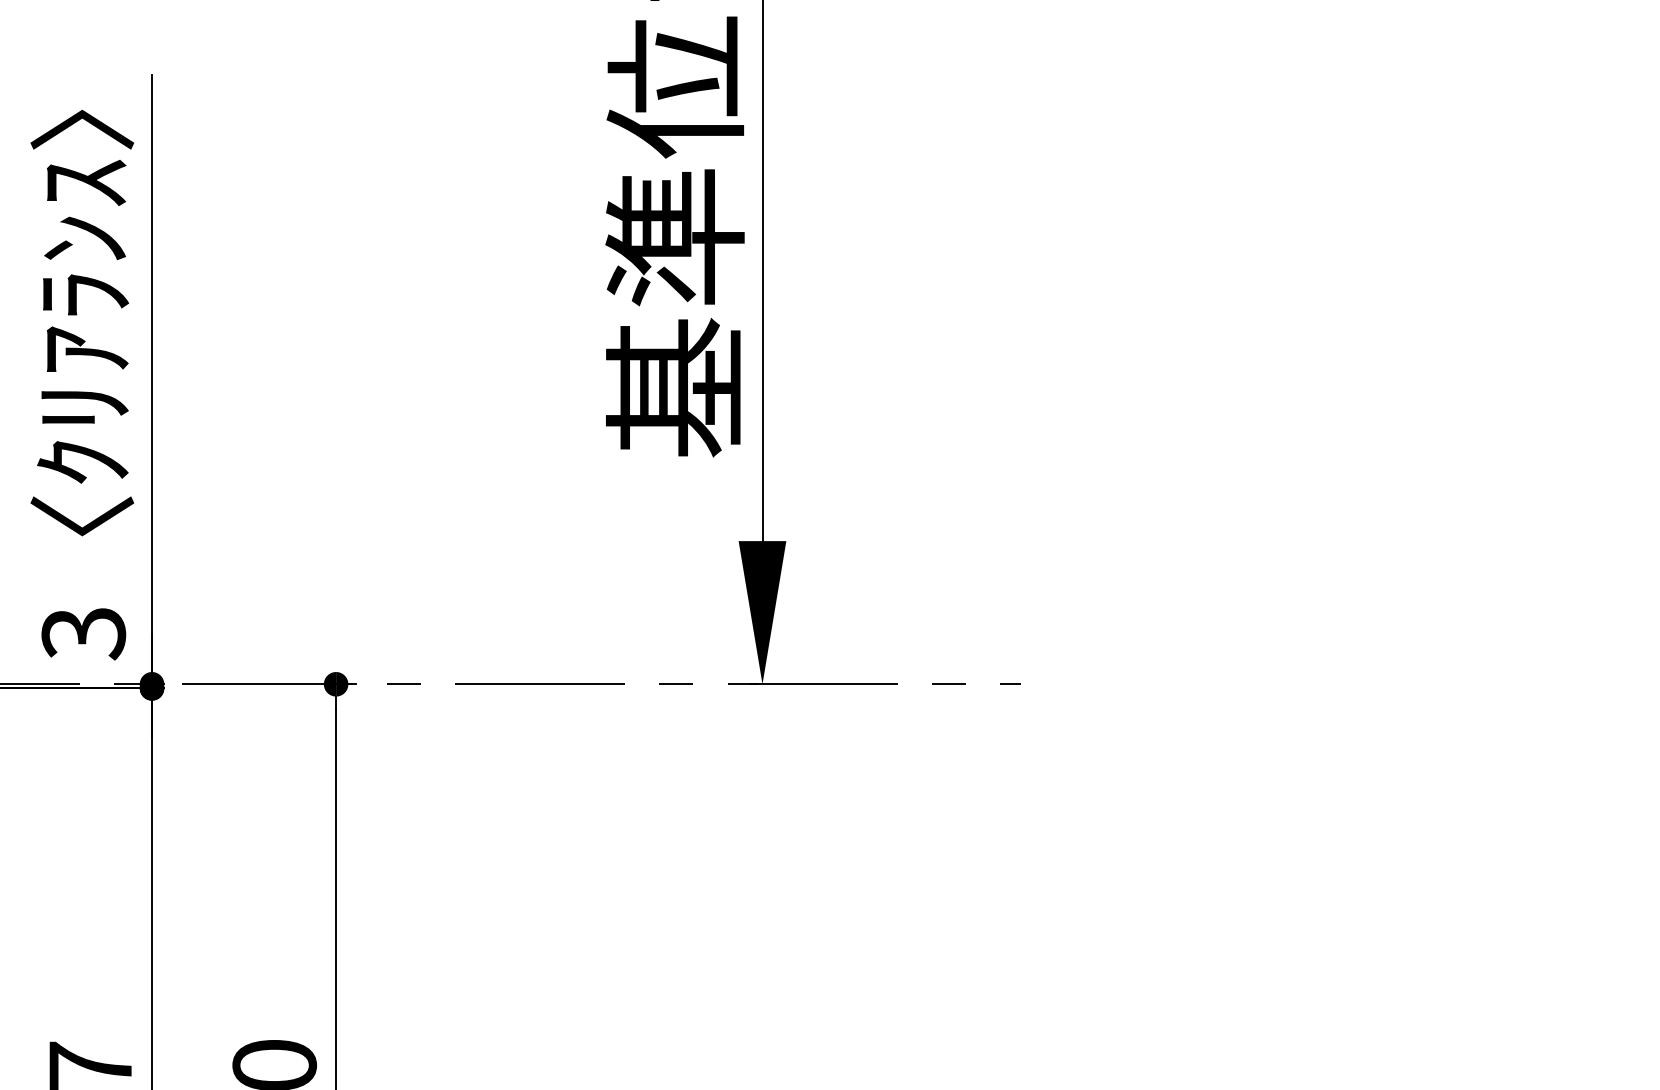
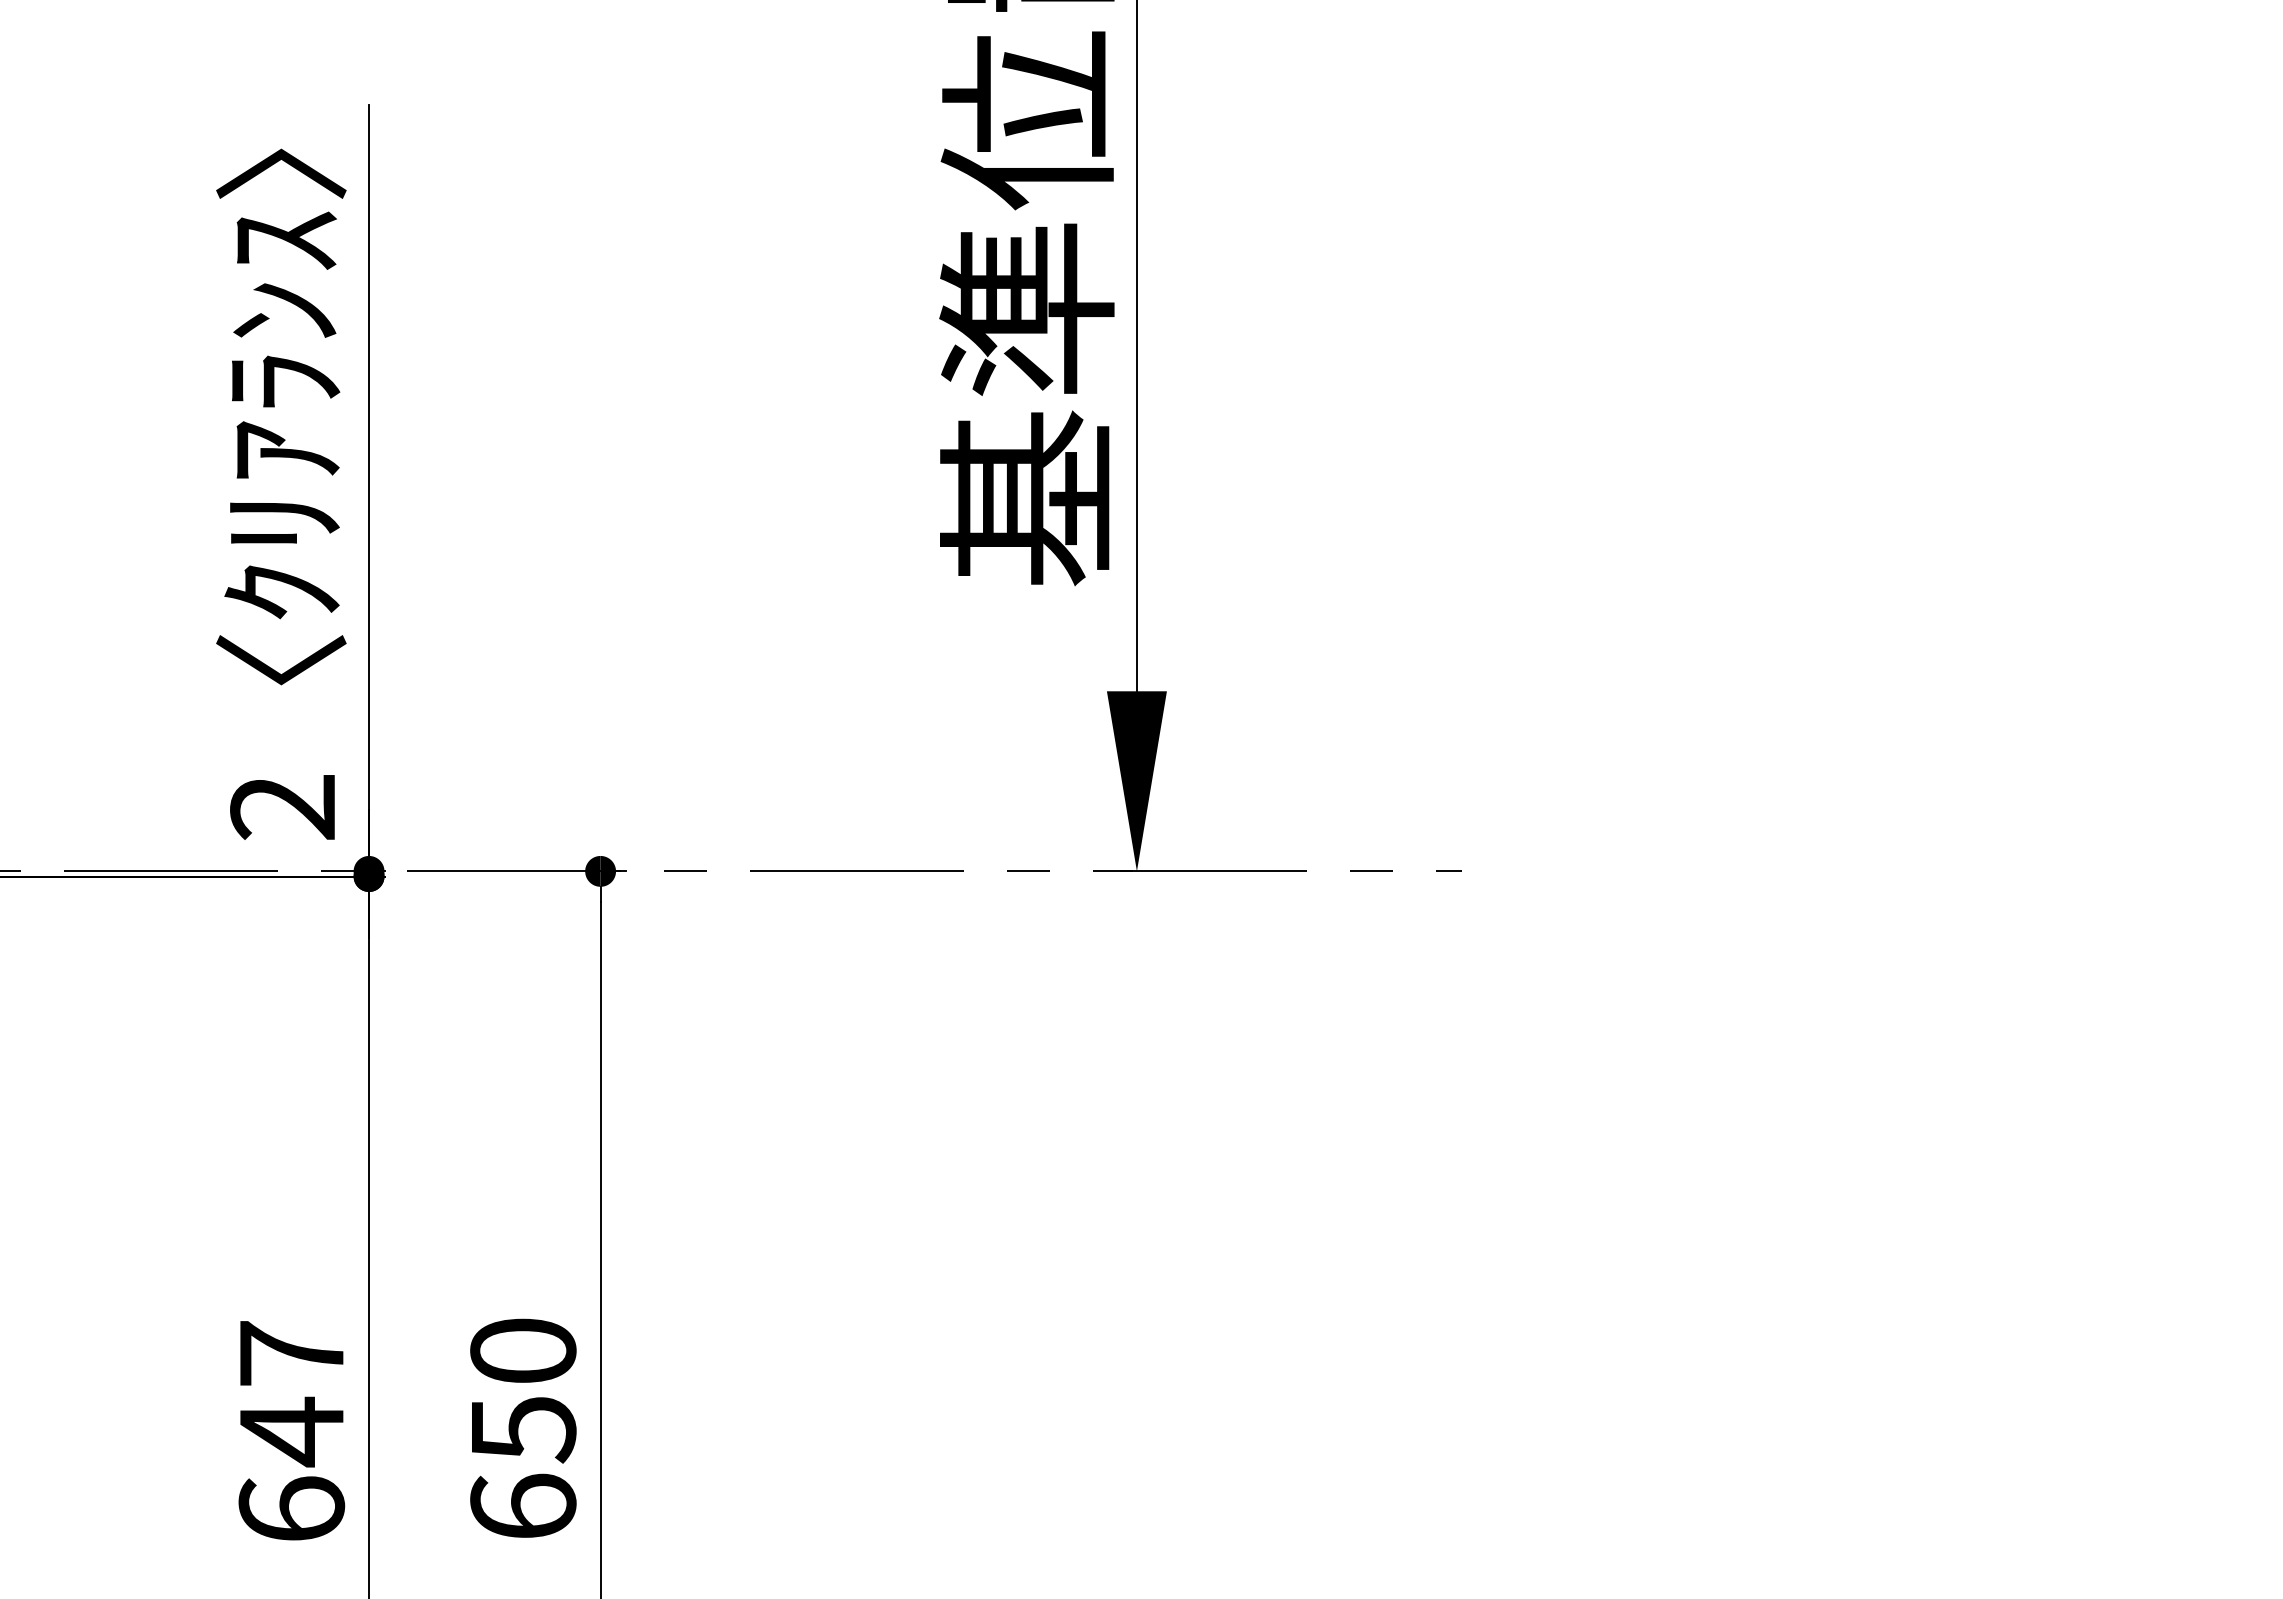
text: (84, 634) -> (283, 808), 3 -> 2

